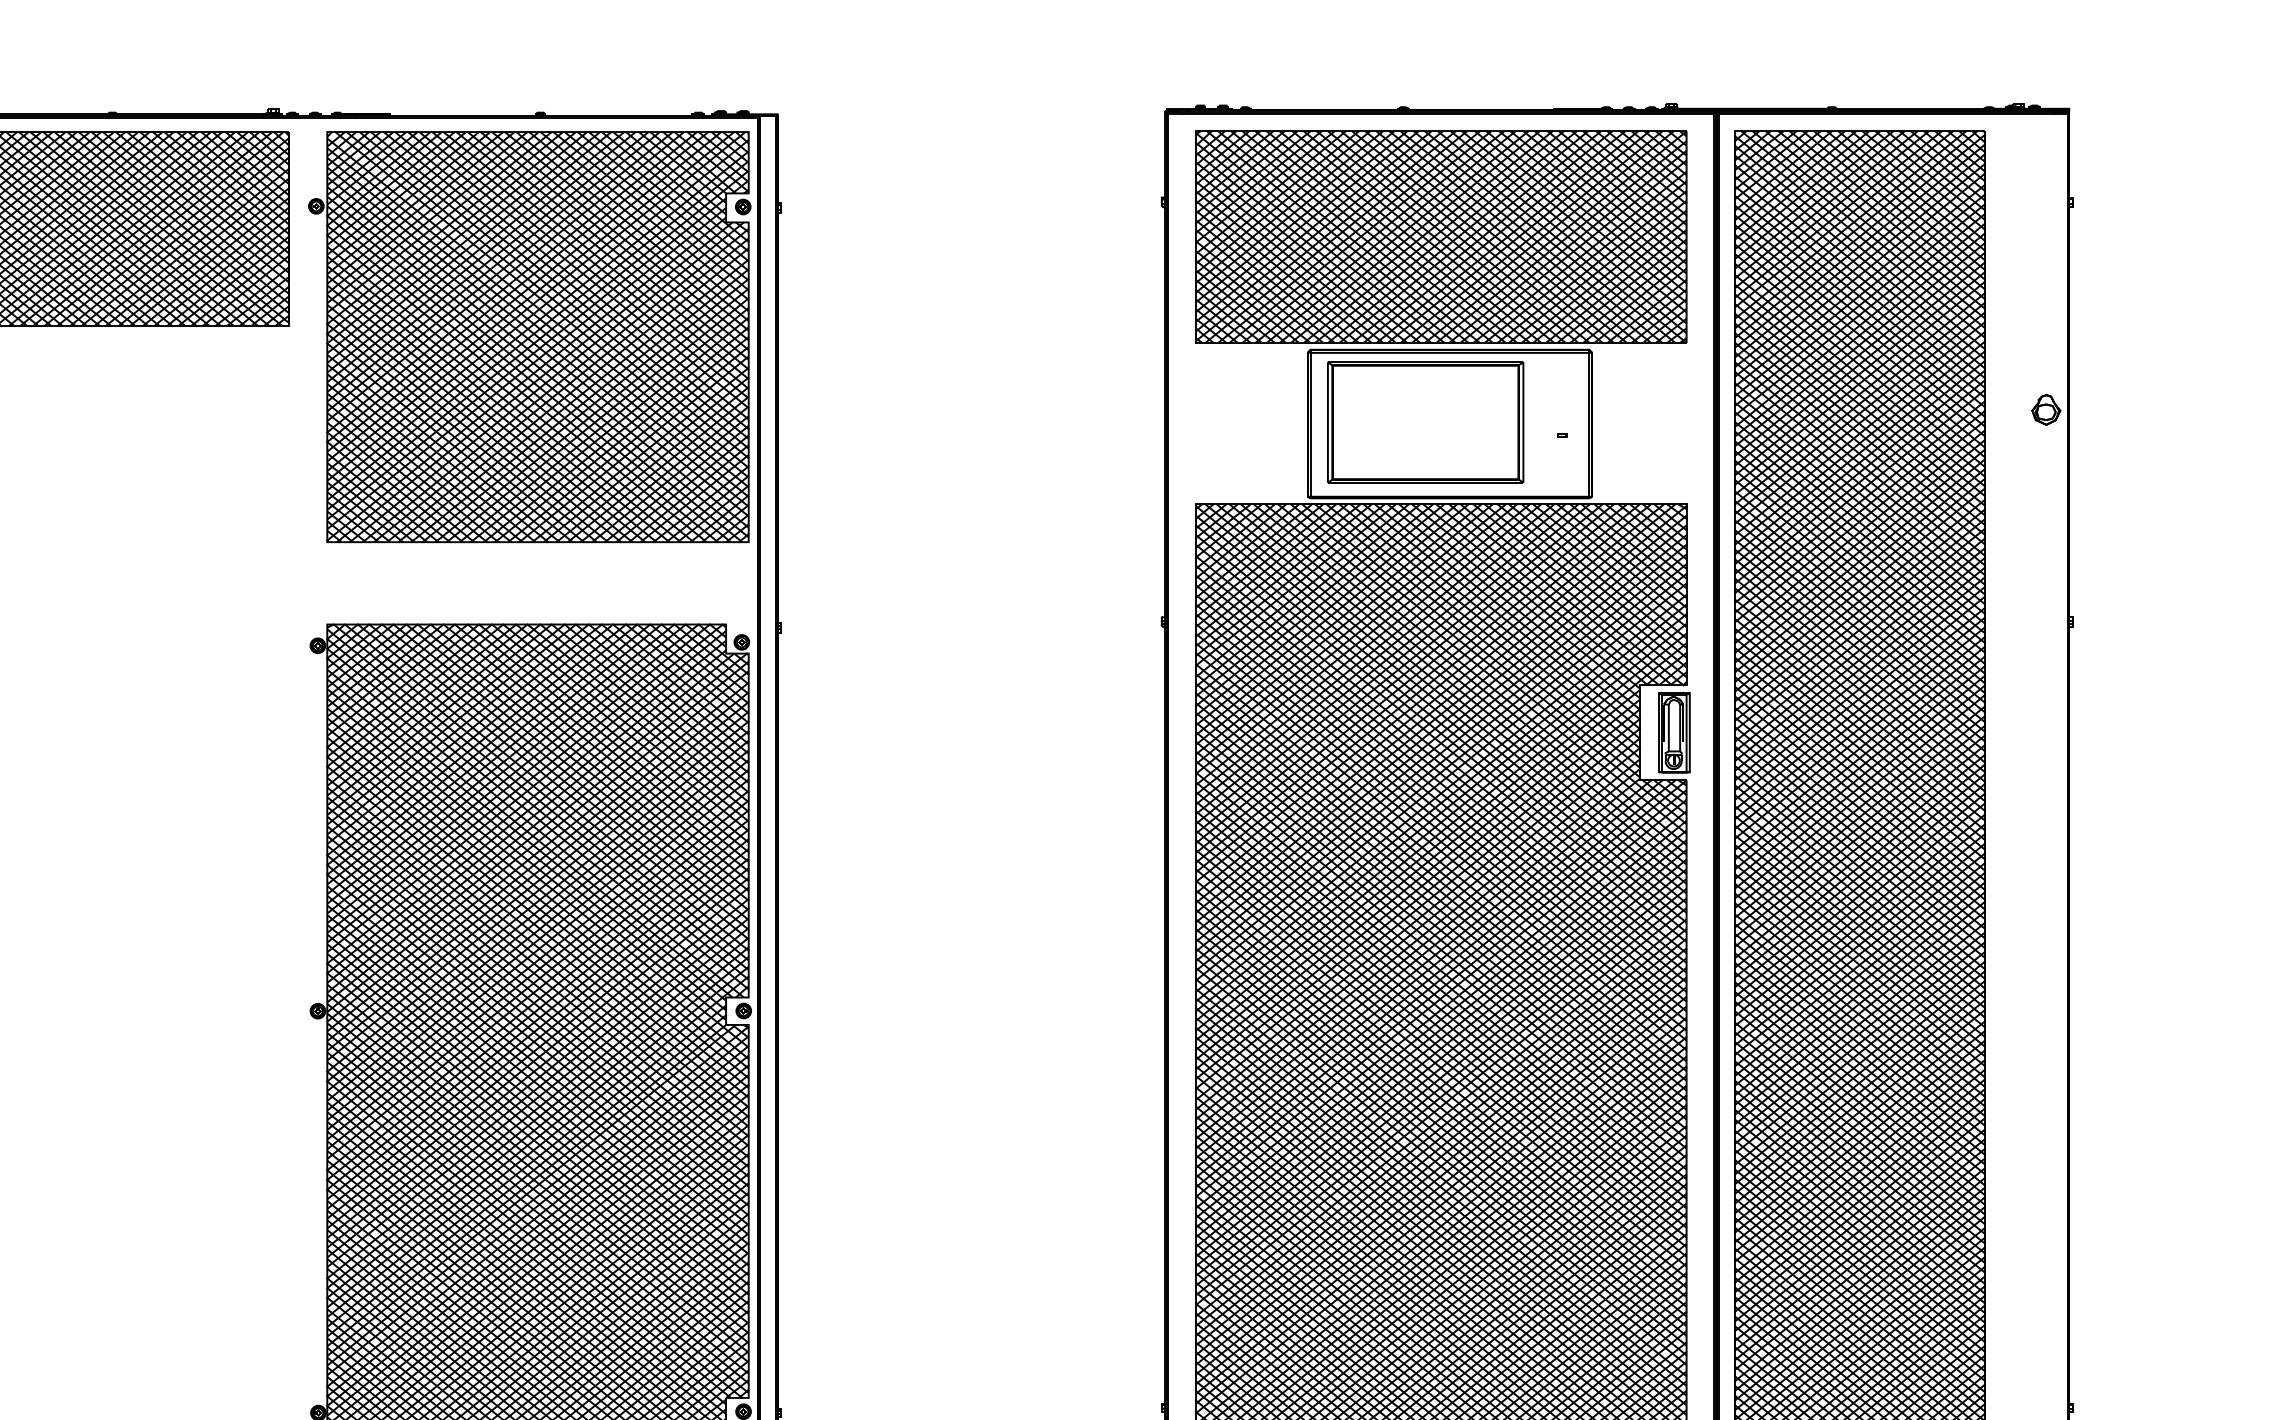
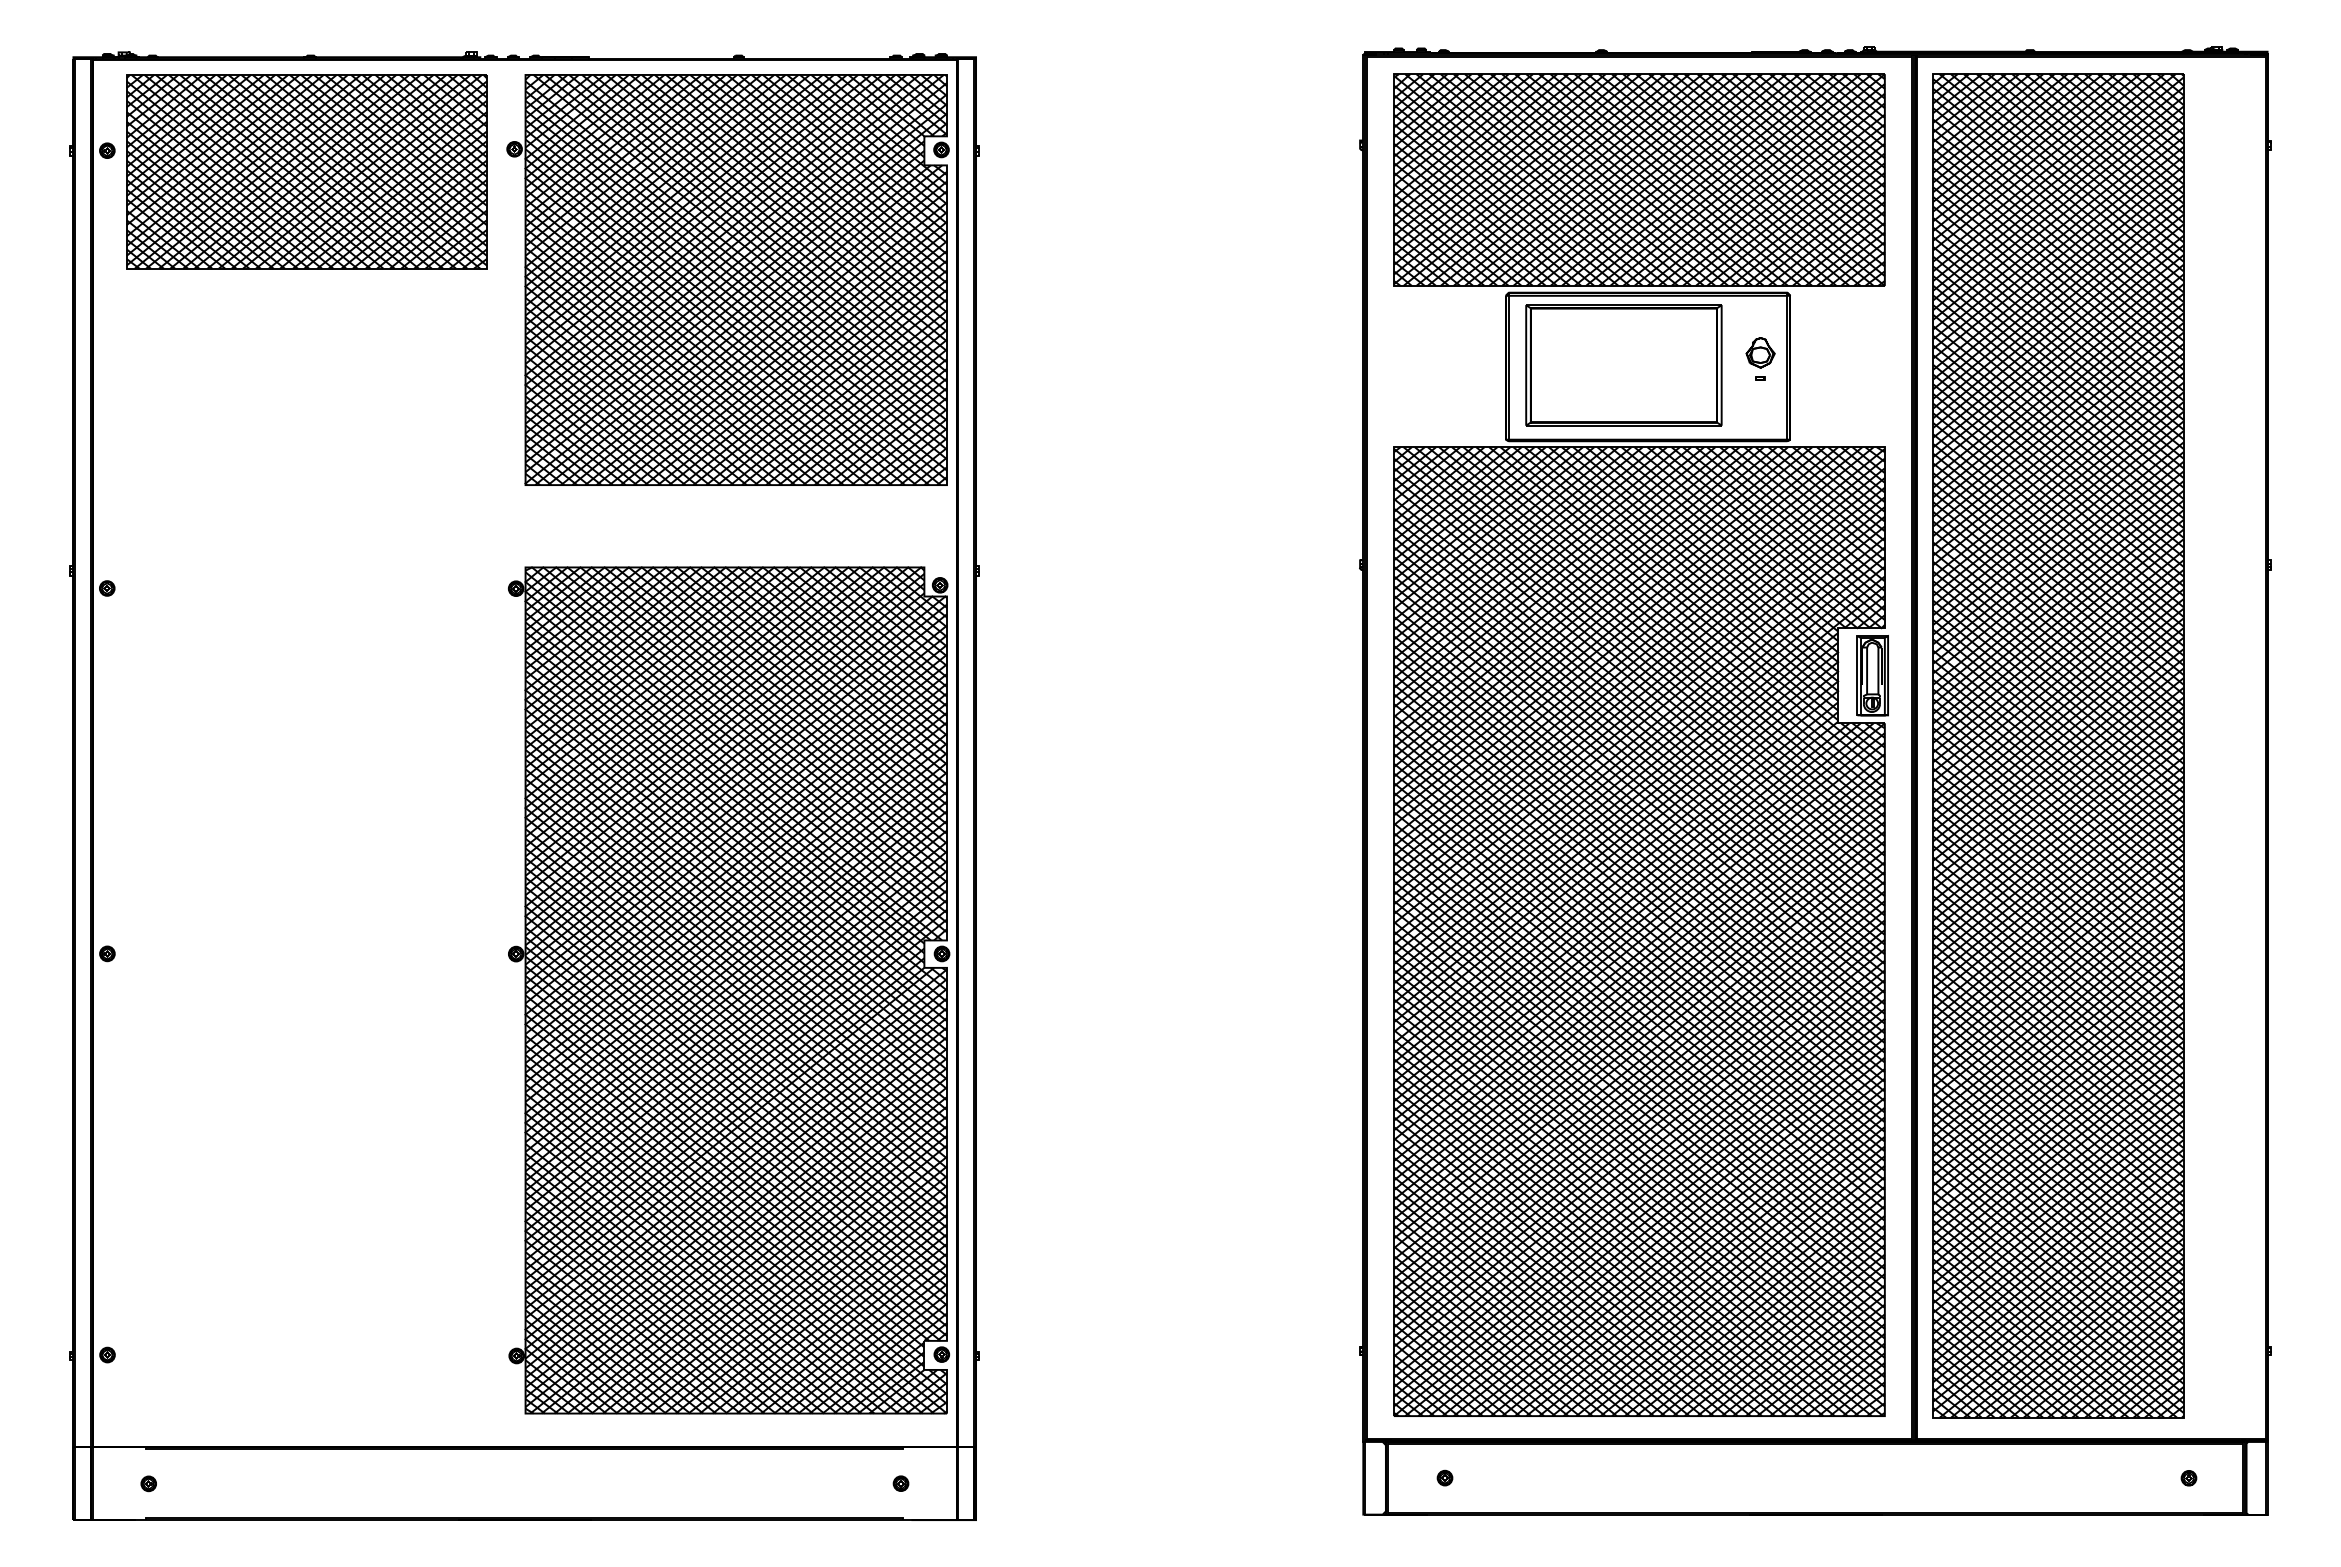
part: (2046, 409) -> (1760, 352), moved

